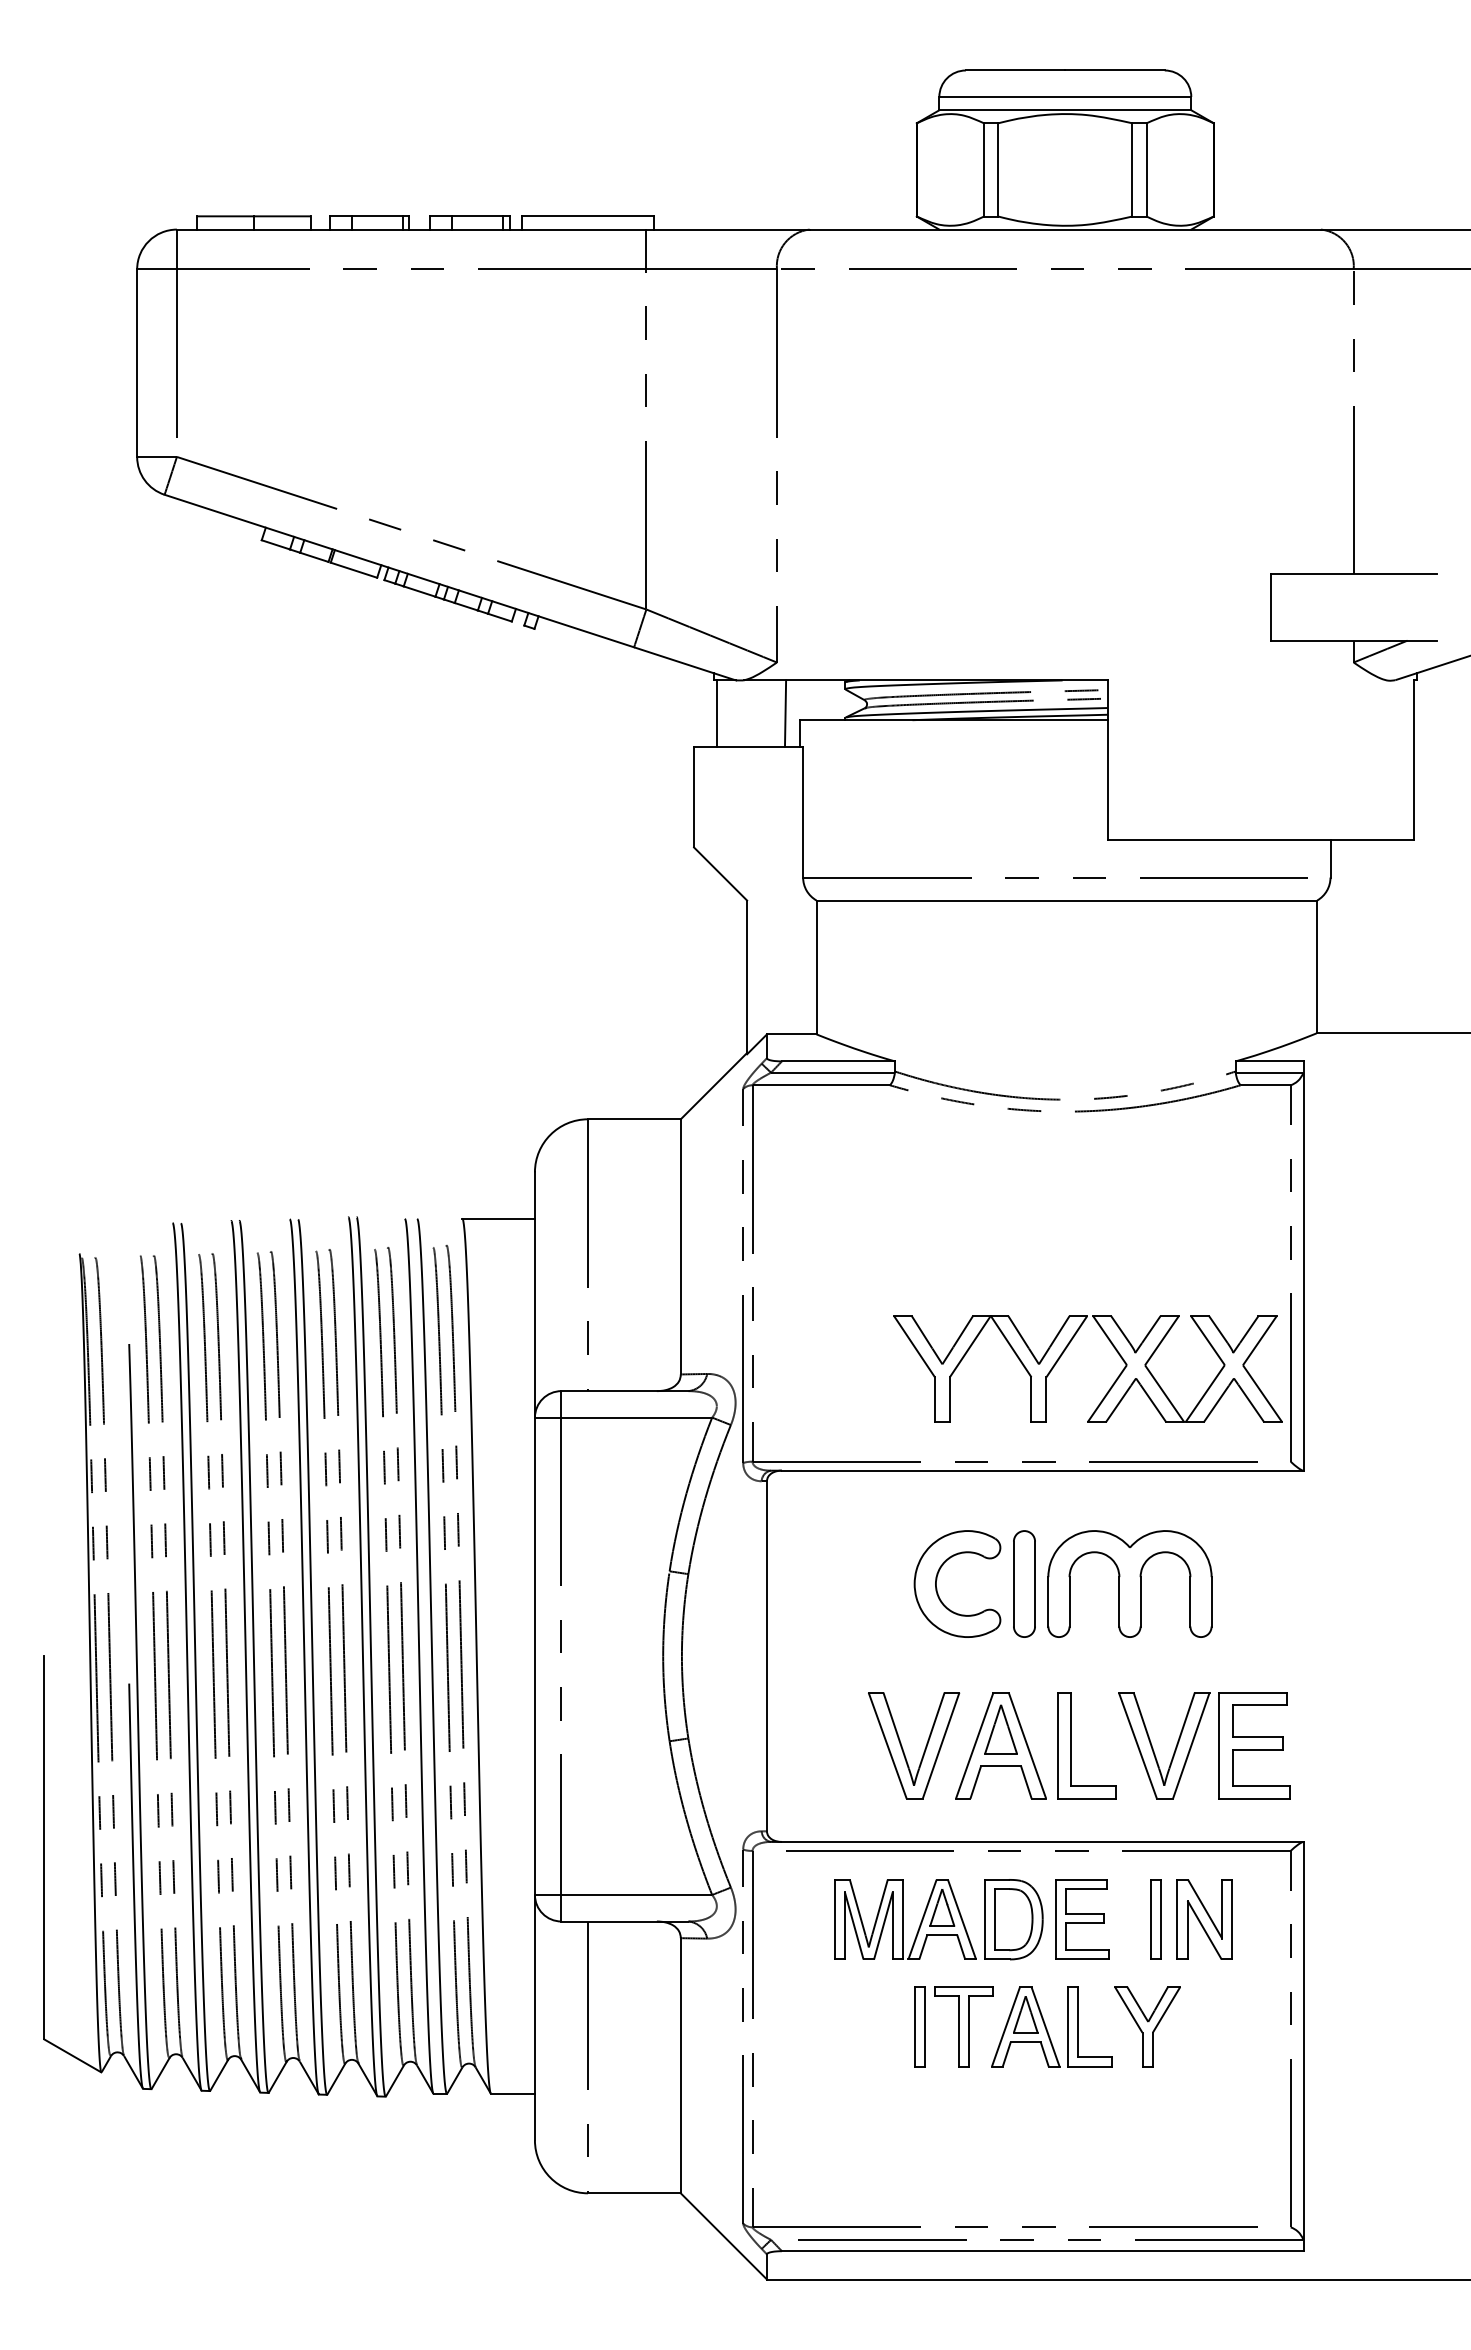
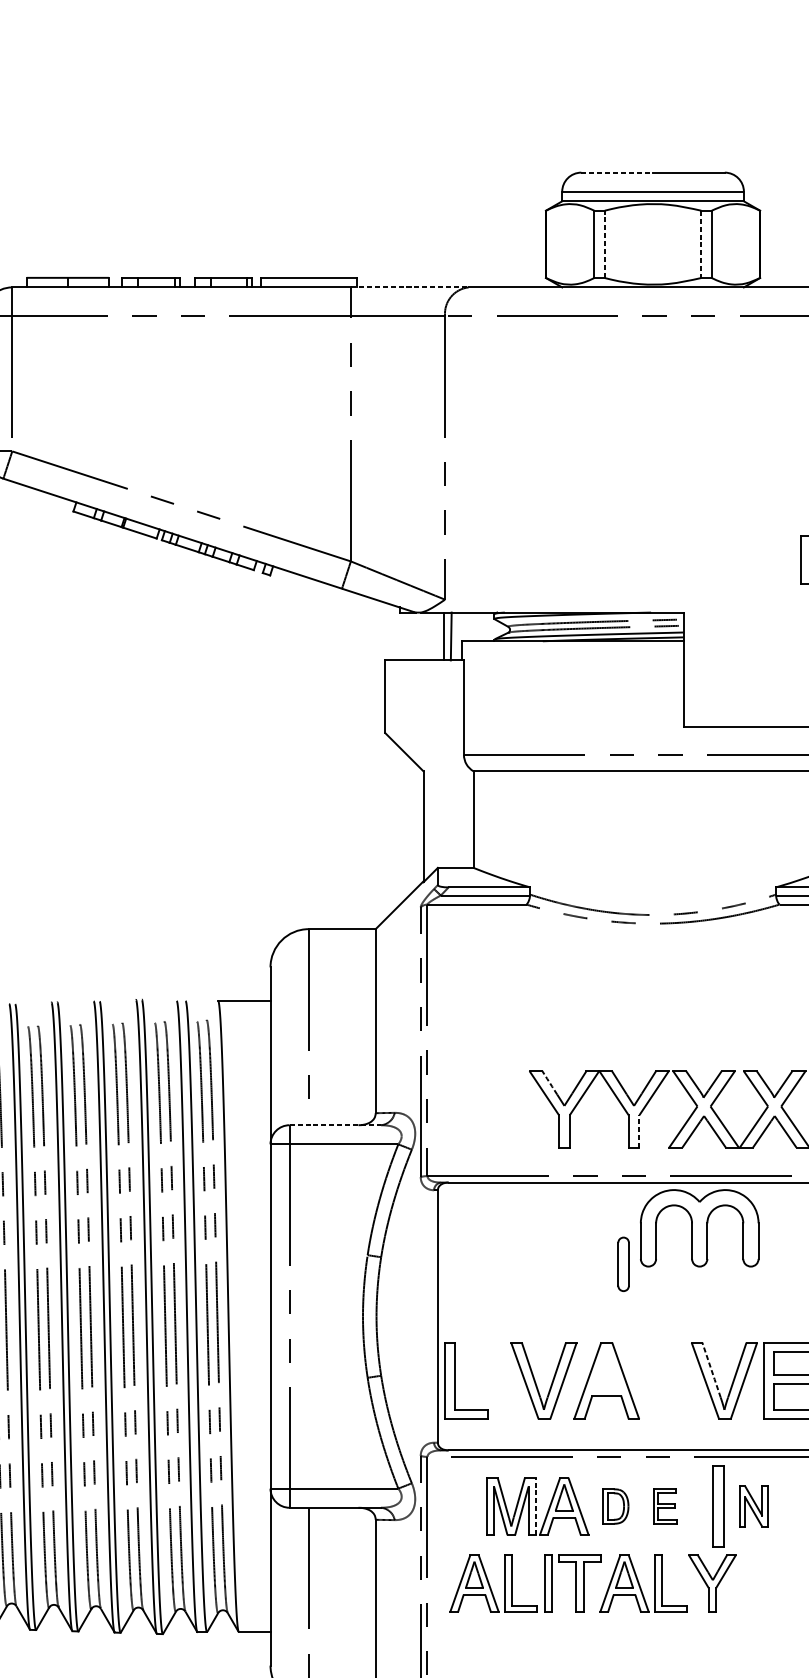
line: (1015, 70) -> (617, 172), solid -> dashed
line: (998, 169) -> (604, 244), solid -> dashed
line: (1132, 169) -> (701, 244), solid -> dashed
line: (728, 229) -> (410, 287), solid -> dashed
line: (716, 713) -> (444, 636), moved
line: (921, 1331) -> (549, 1082), solid -> dashed
line: (624, 1391) -> (335, 1125), solid -> dashed
line: (1046, 1399) -> (639, 1131), solid -> dashed
part: (937, 1579) -> (560, 1261), removed
part: (1024, 1583) -> (623, 1263), size x0.7
part: (1129, 1583) -> (699, 1227), moved
part: (1000, 1729) -> (606, 1369), removed
line: (1146, 1730) -> (711, 1370), solid -> dashed
part: (1071, 1745) -> (455, 1380), moved
line: (903, 1919) -> (536, 1506), solid -> dashed
part: (1013, 1919) -> (615, 1506), size x0.6
part: (1082, 1919) -> (665, 1506), size x0.6
part: (1155, 1919) -> (718, 1506), size x1.4
part: (1204, 1919) -> (753, 1506), size x0.7
part: (843, 2026) -> (493, 1583), added

